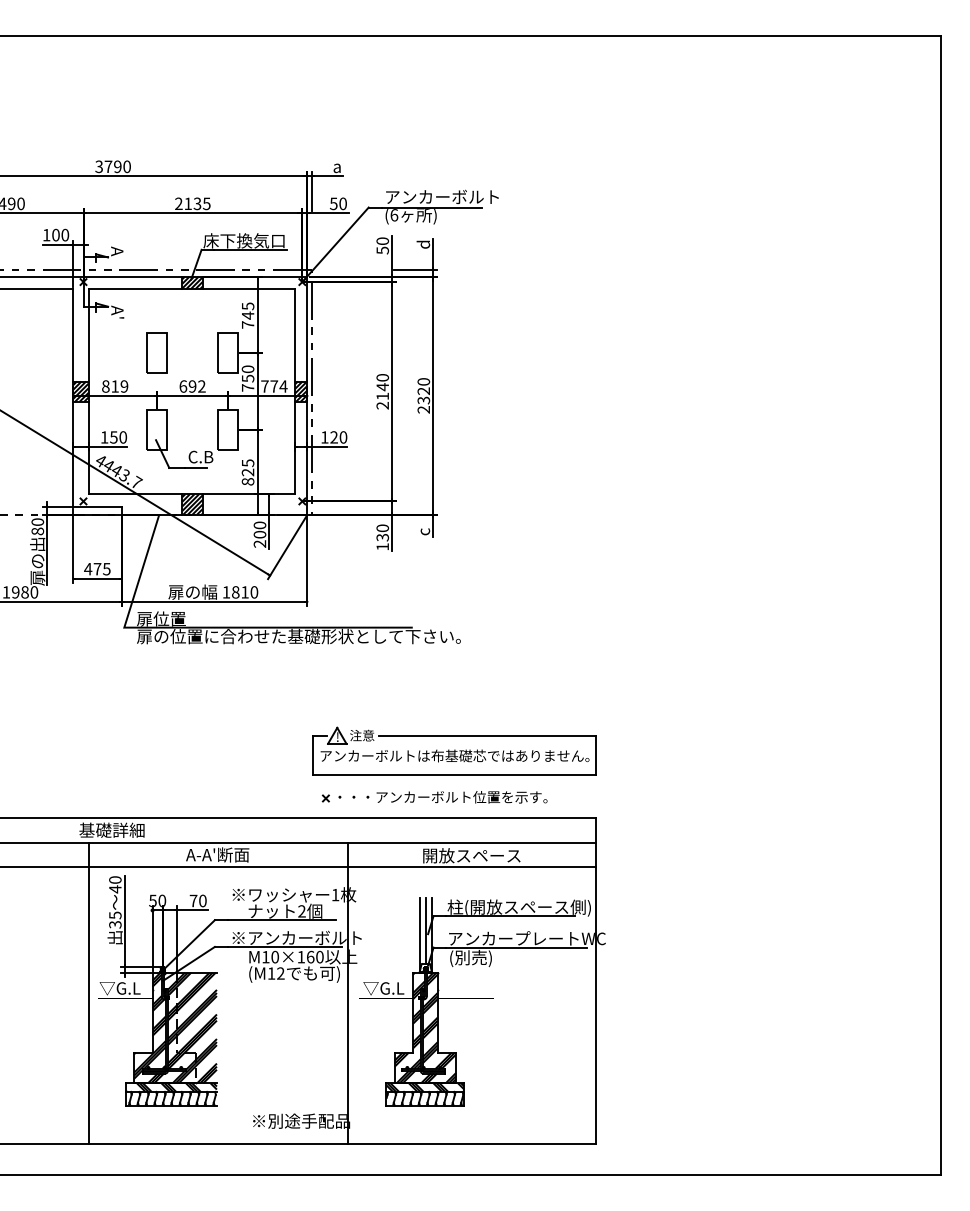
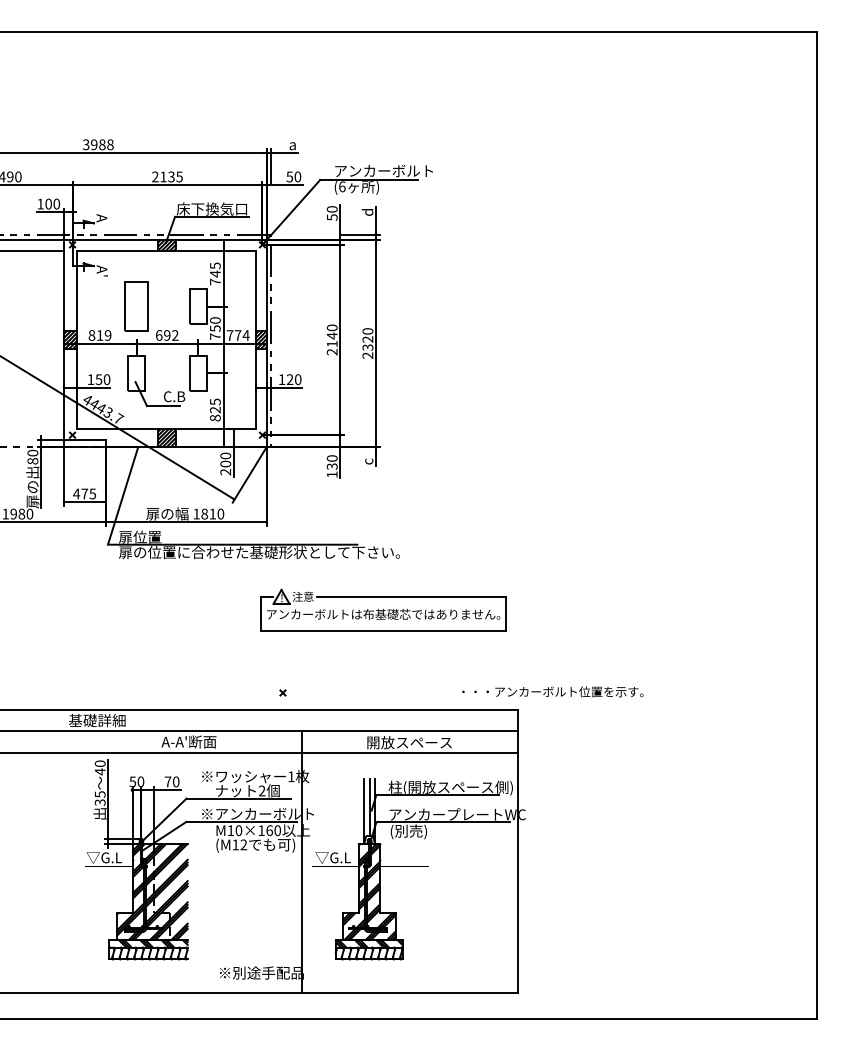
text: (117, 166) -> (102, 144), 3790 -> 3988
part: (156, 352) -> (135, 305), size x1.4
part: (454, 750) -> (383, 609), moved
text: (442, 797) -> (552, 692), moved
line: (88, 992) -> (76, 861), removed

